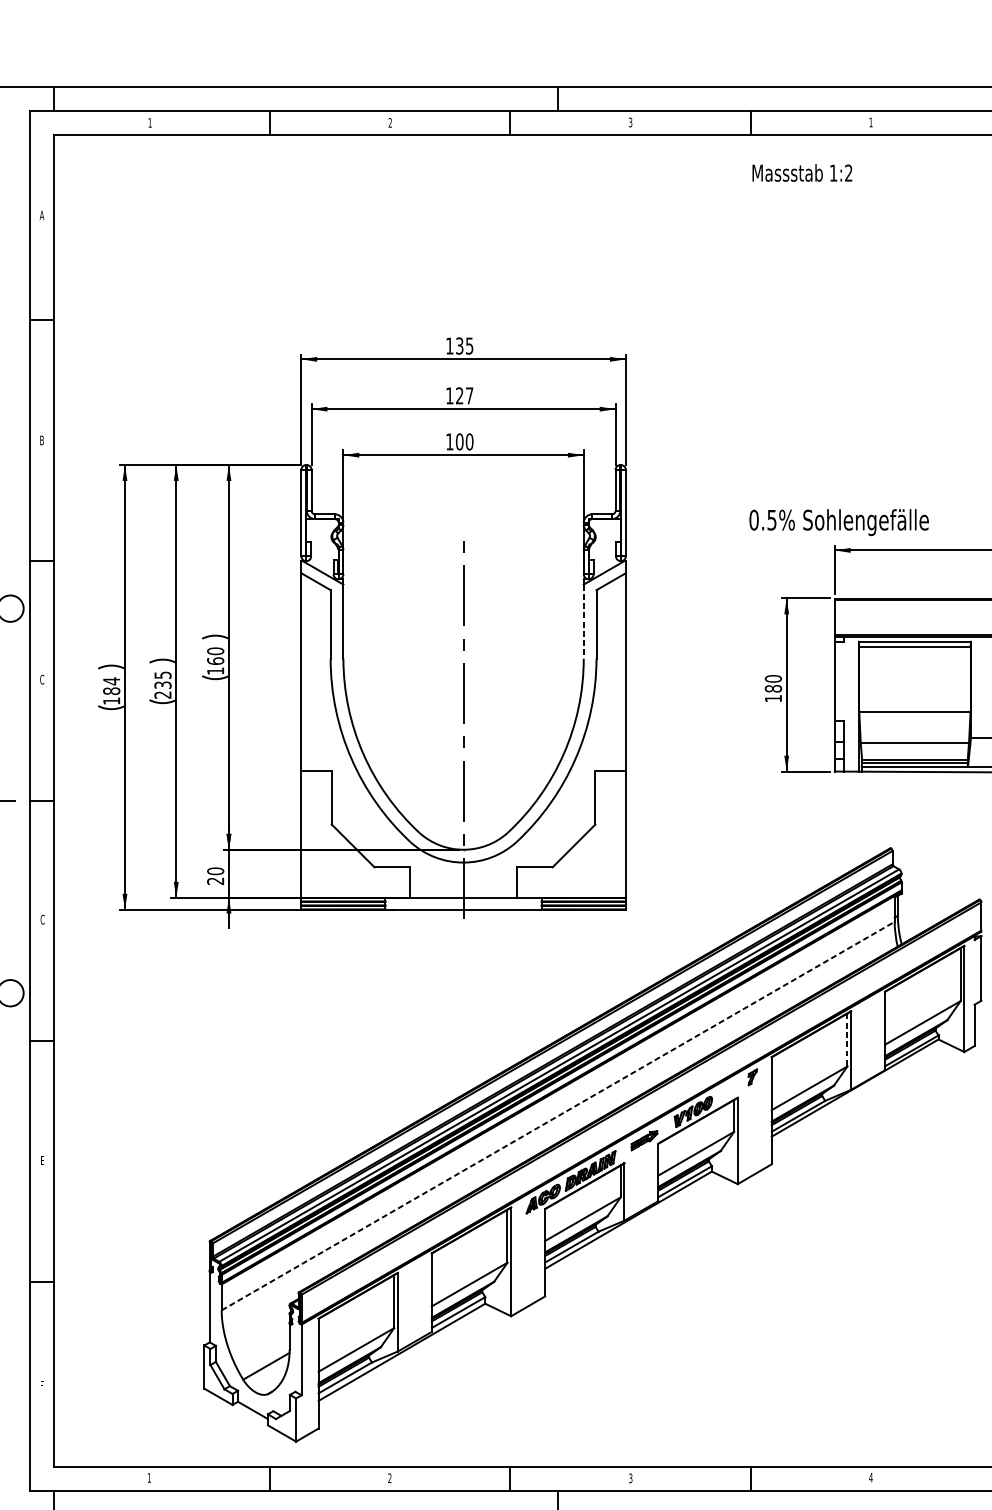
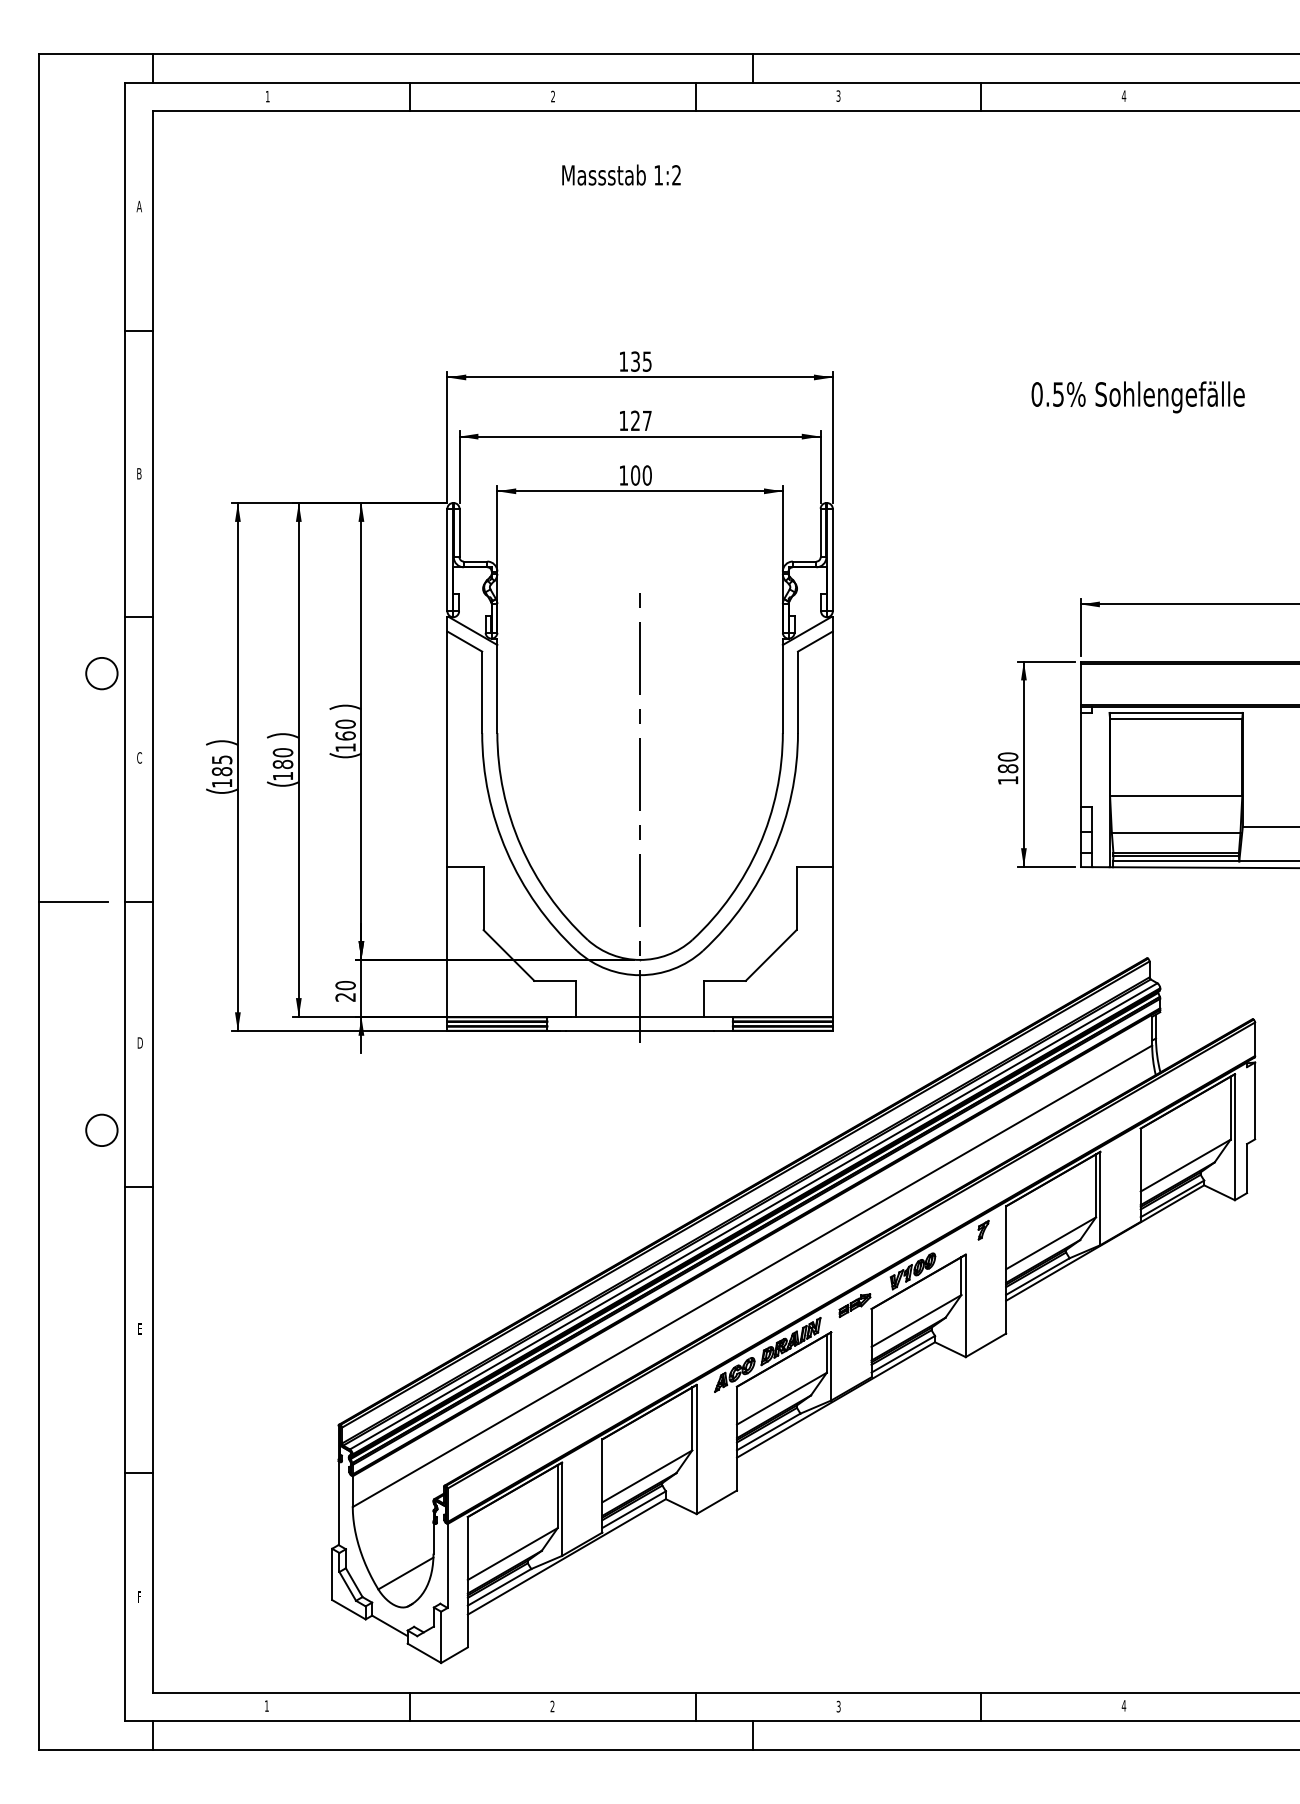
text: (870, 121) -> (1123, 95), 1 -> 4
text: (802, 172) -> (621, 174), moved
text: (838, 522) -> (1137, 397), moved
line: (583, 622) -> (782, 689), dashed -> solid
text: (112, 680) -> (222, 759), 184 -> 185
text: (162, 685) -> (282, 764), 235 -> 180
text: (42, 919) -> (139, 1042), C -> D
line: (846, 1040) -> (1095, 1186), dashed -> solid
line: (558, 1116) -> (752, 1276), dashed -> solid

